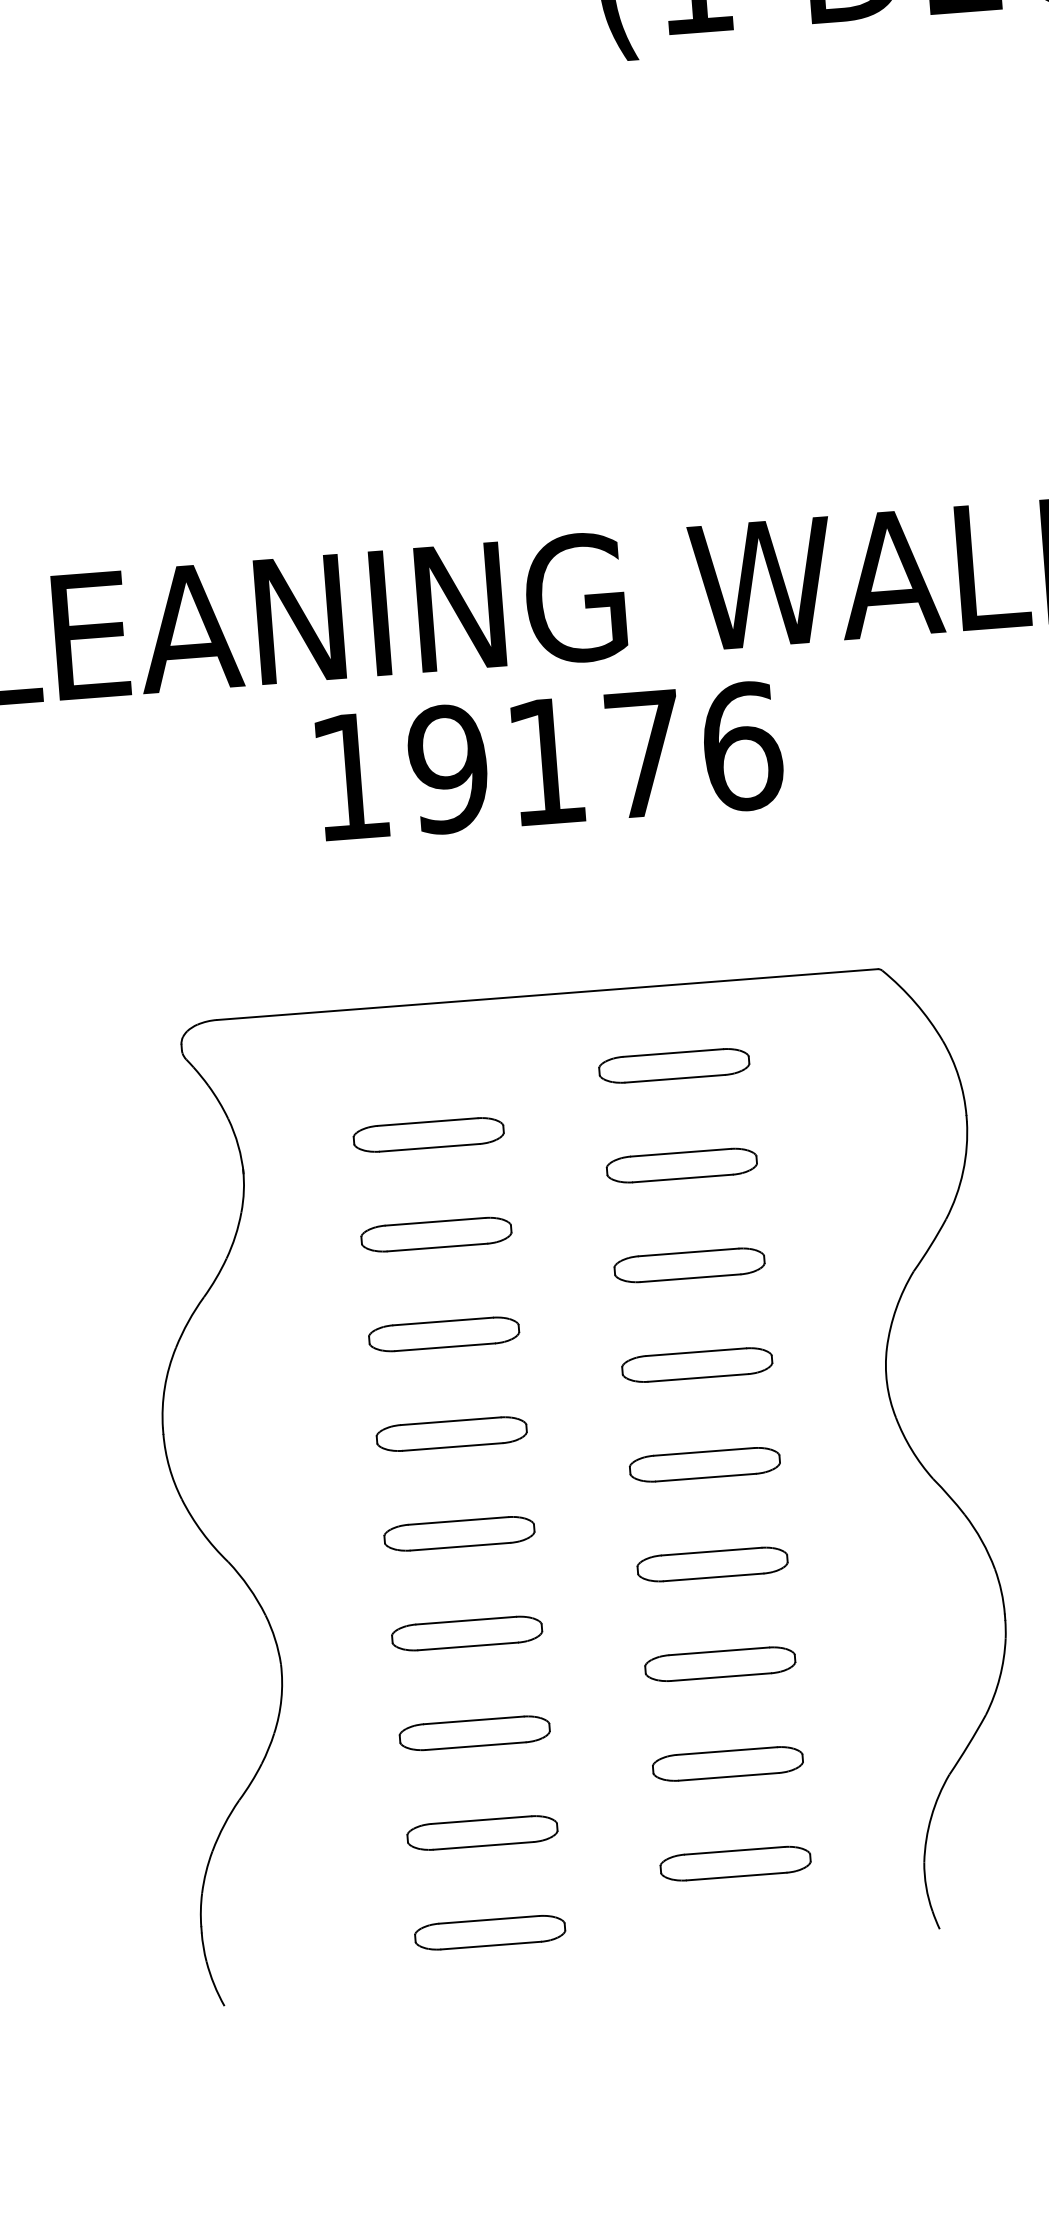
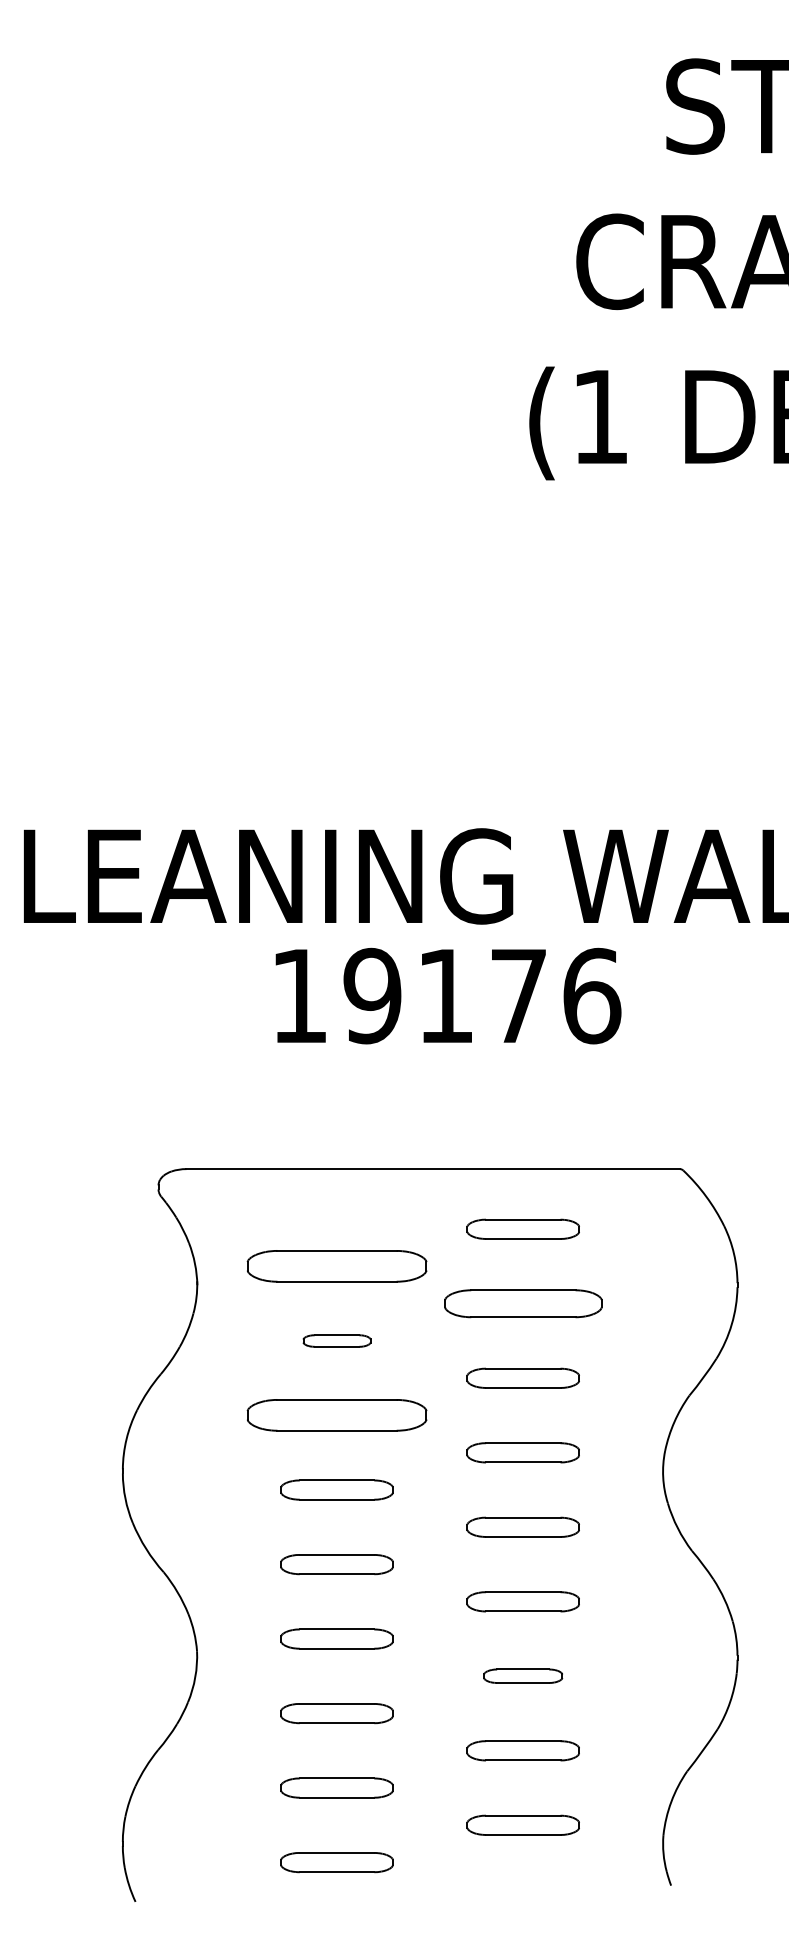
part: (428, 1134) -> (336, 1266), size x1.6
part: (680, 1165) -> (522, 1303), size x1.4
part: (435, 1233) -> (336, 1340), size x0.6
part: (443, 1334) -> (336, 1415), size x1.6
part: (719, 1663) -> (522, 1675), size x0.7

